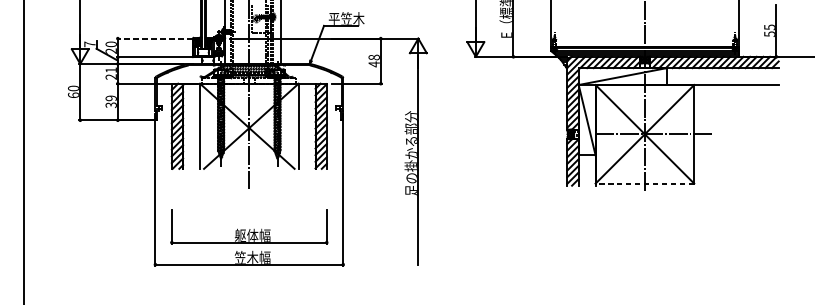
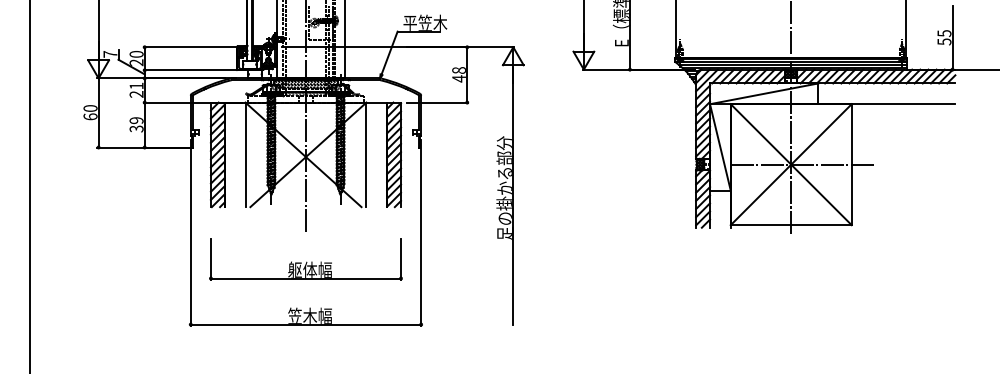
line: (155, 38) -> (190, 47), dashed -> solid
line: (644, 183) -> (790, 225), dashed -> solid
part: (248, 227) -> (305, 259), moved

